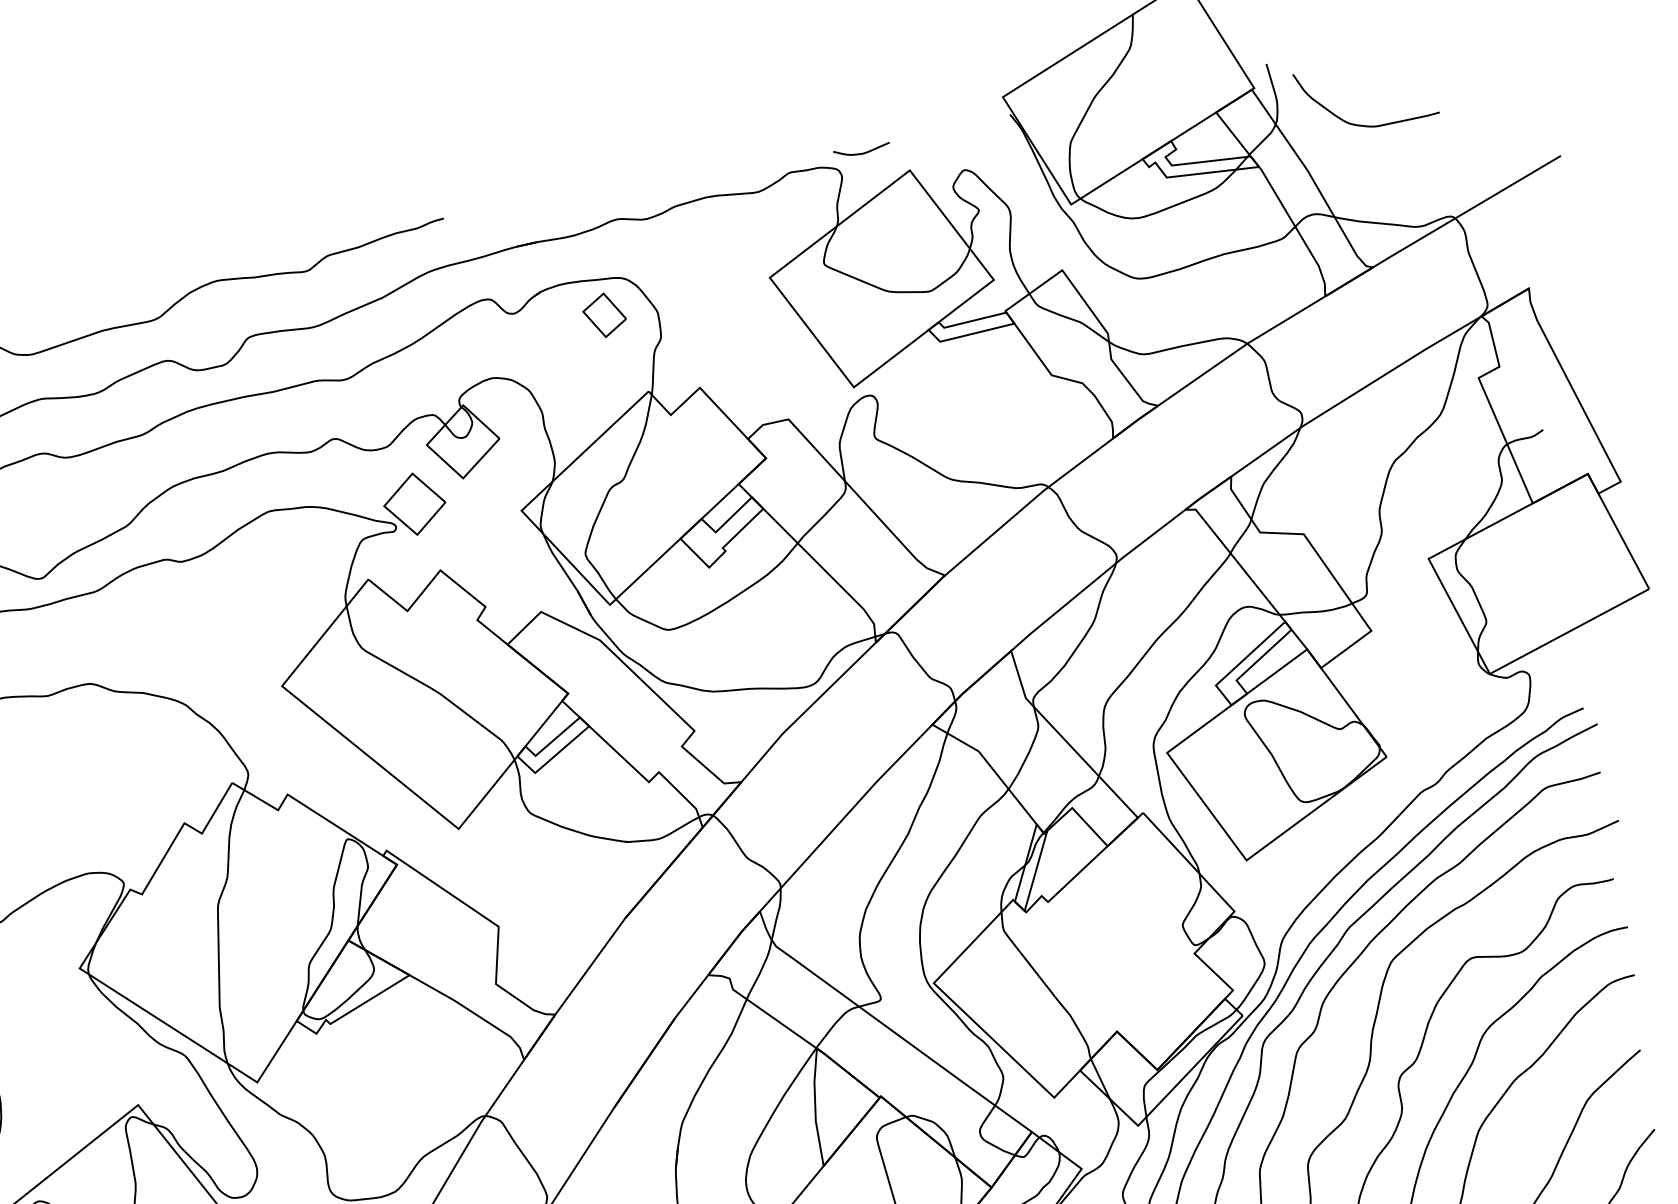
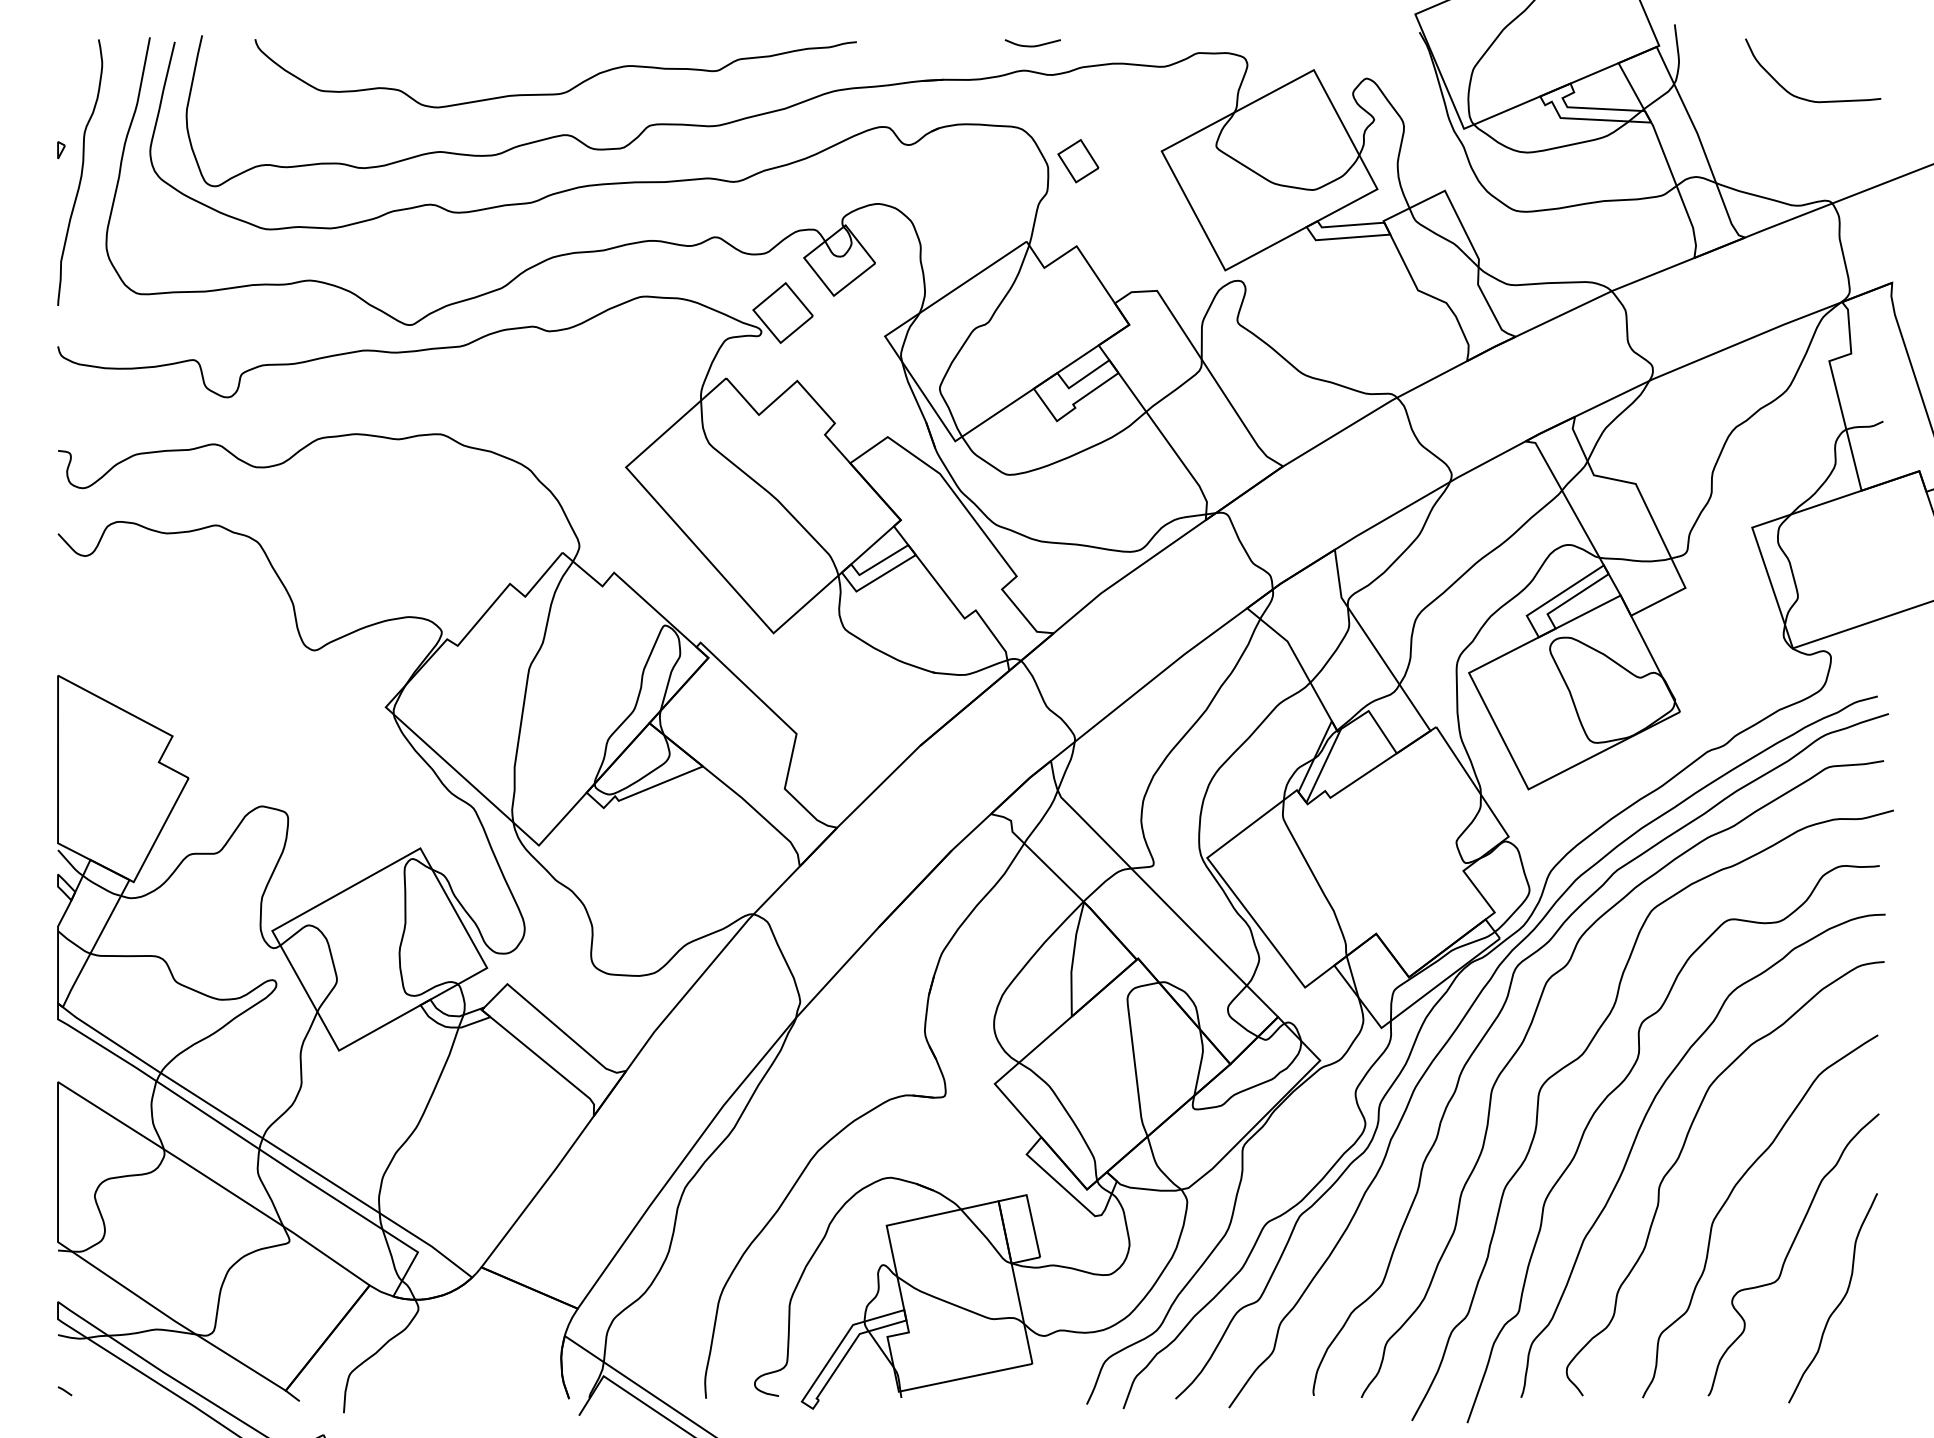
curve: (1363, 124) -> (1805, 98), moved
curve: (861, 152) -> (1032, 45), moved
part: (604, 315) -> (1078, 161), moved

